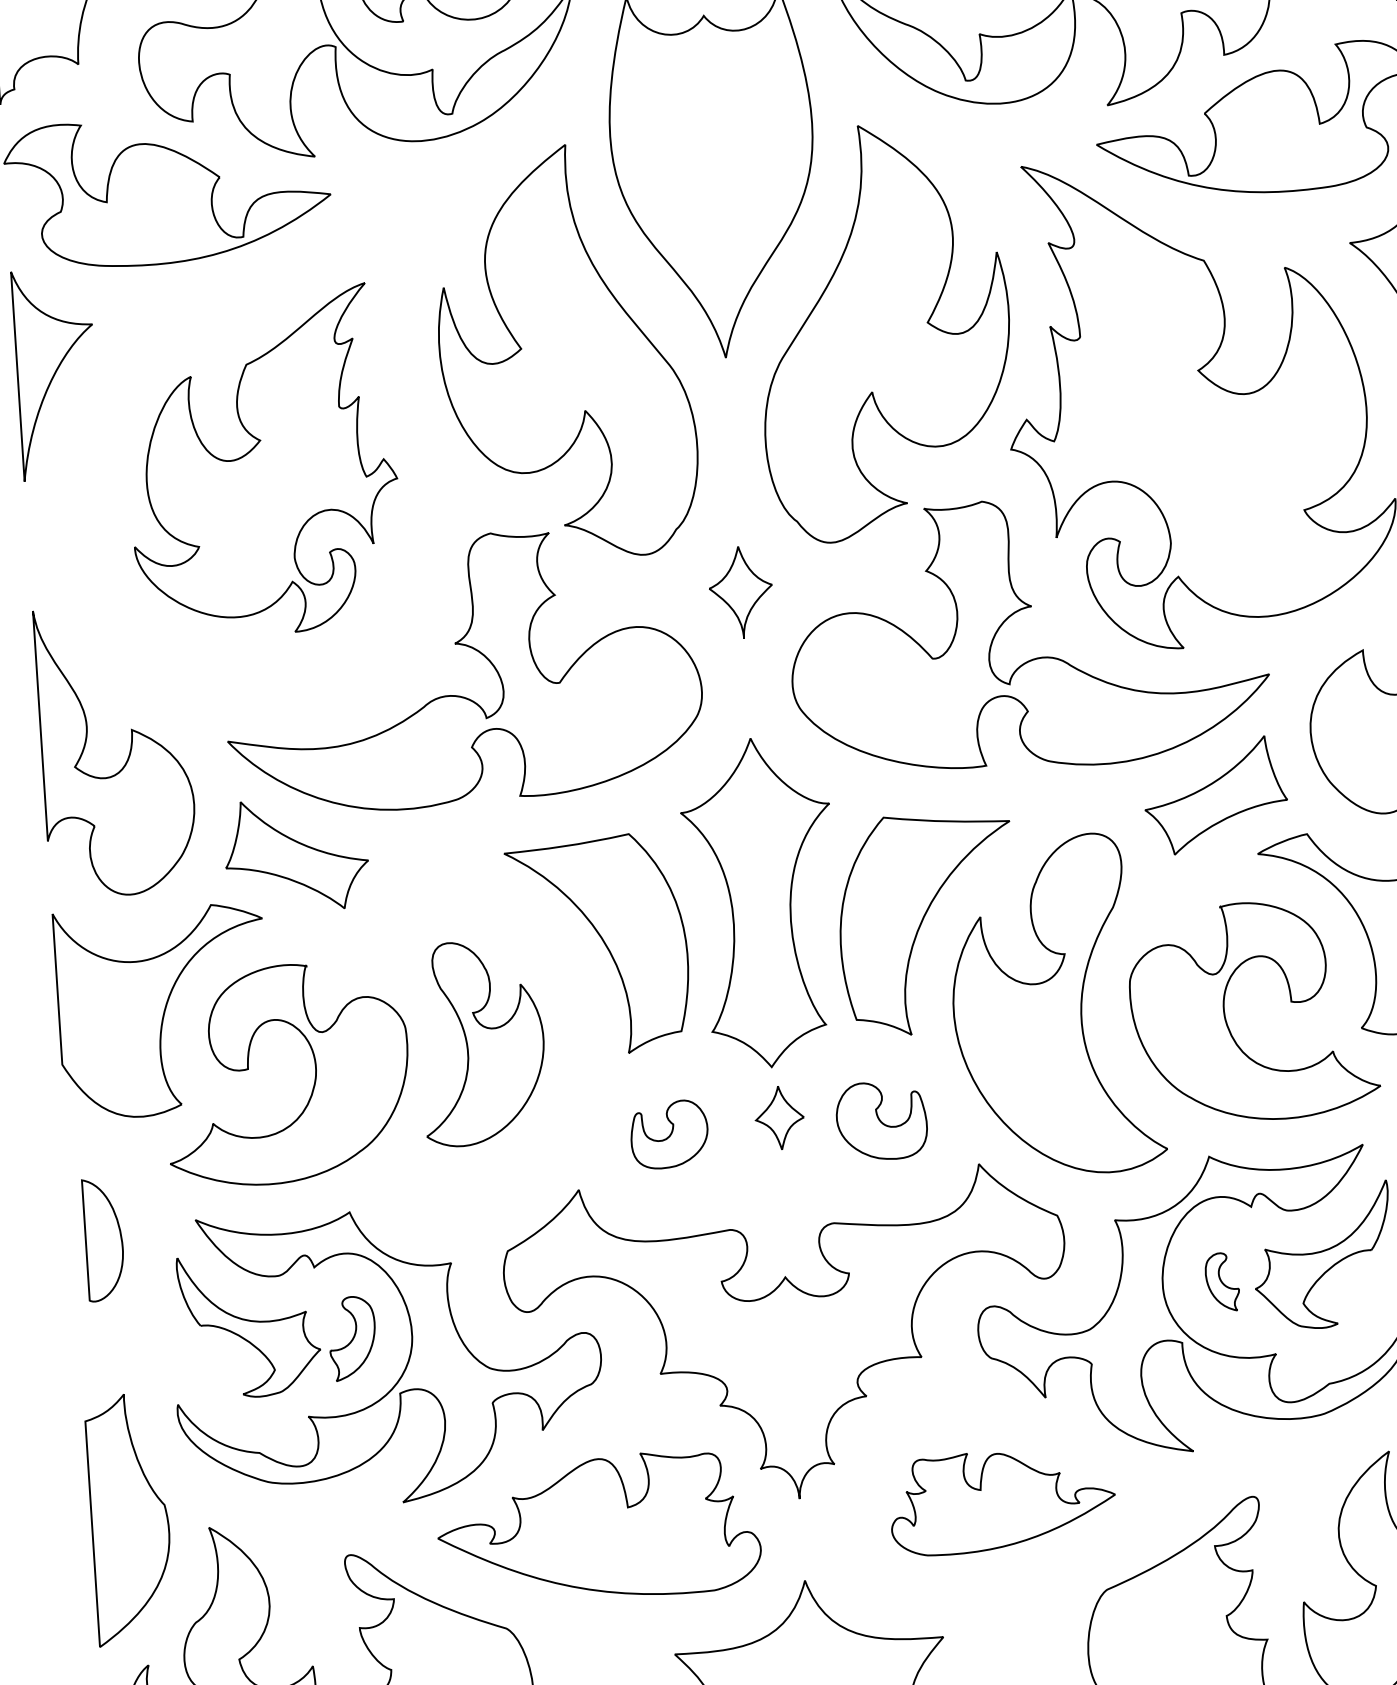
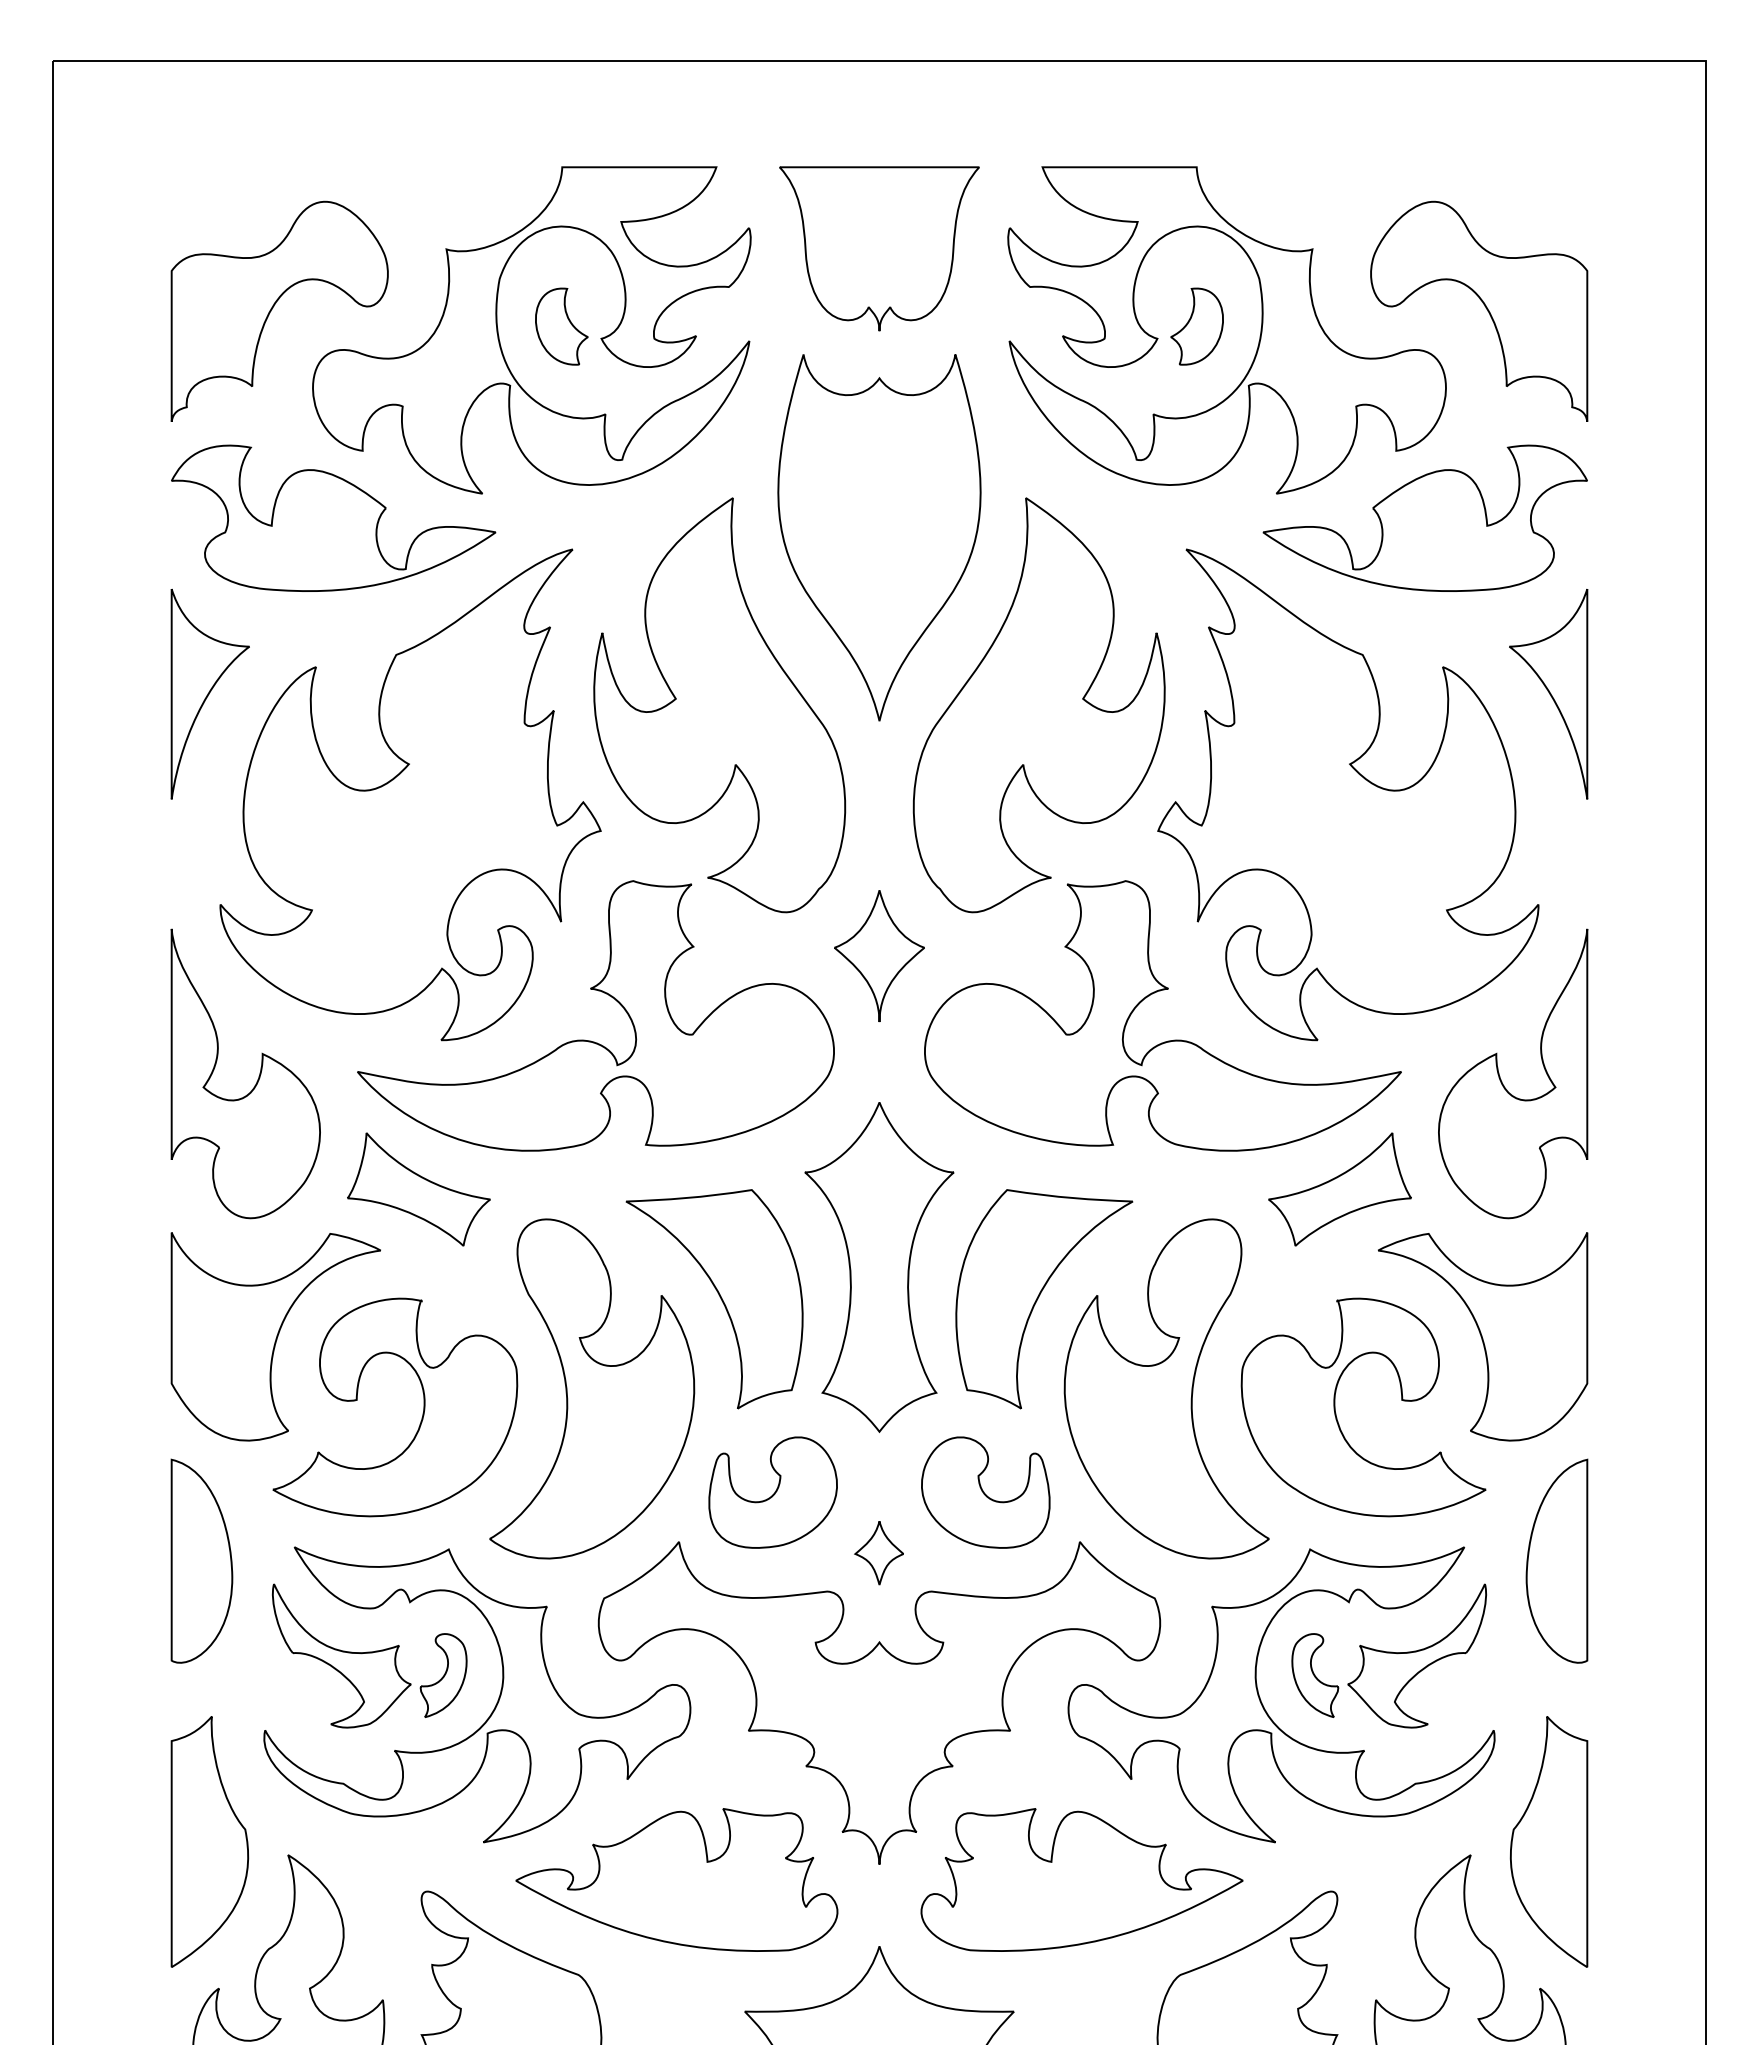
part: (262, 461) -> (410, 794), size x1.43
part: (741, 592) -> (879, 956), size x1.43
part: (482, 1042) -> (592, 1388), size x1.67
part: (779, 1118) -> (878, 1553), moved
part: (881, 1120) -> (985, 1492), size x1.43
part: (668, 1134) -> (772, 1492), size x1.67
part: (103, 1239) -> (201, 1560), size x1.67
part: (1222, 1282) -> (1315, 1675), size x1.43
part: (1002, 1500) -> (1081, 1879), size x1.43

